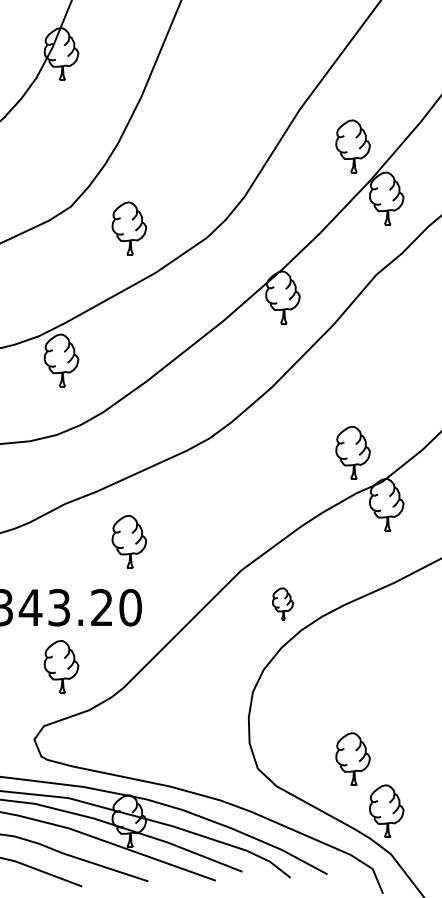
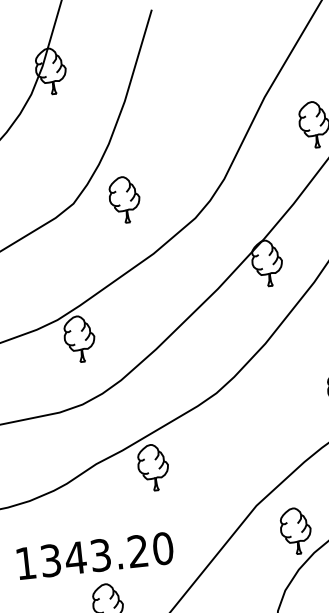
part: (129, 228) -> (124, 199), moved
part: (129, 541) -> (153, 467), moved
part: (282, 603) -> (295, 530), size x1.67

